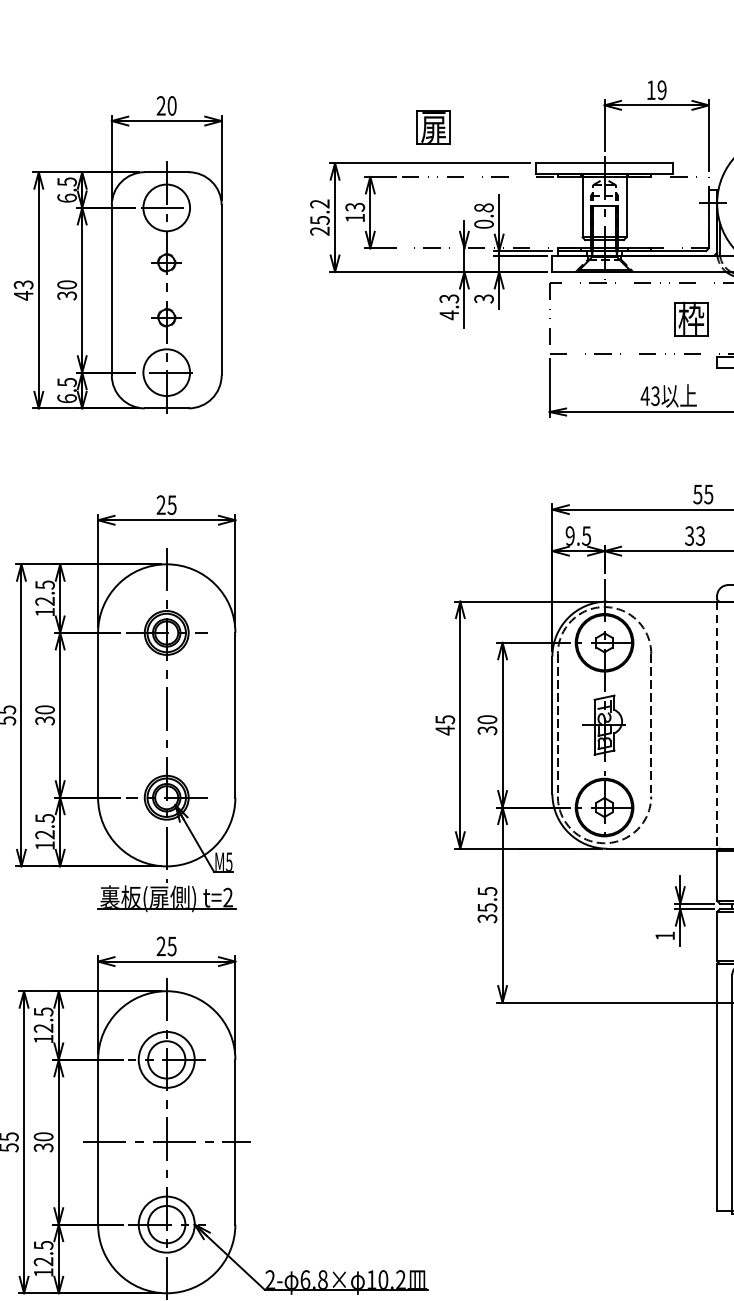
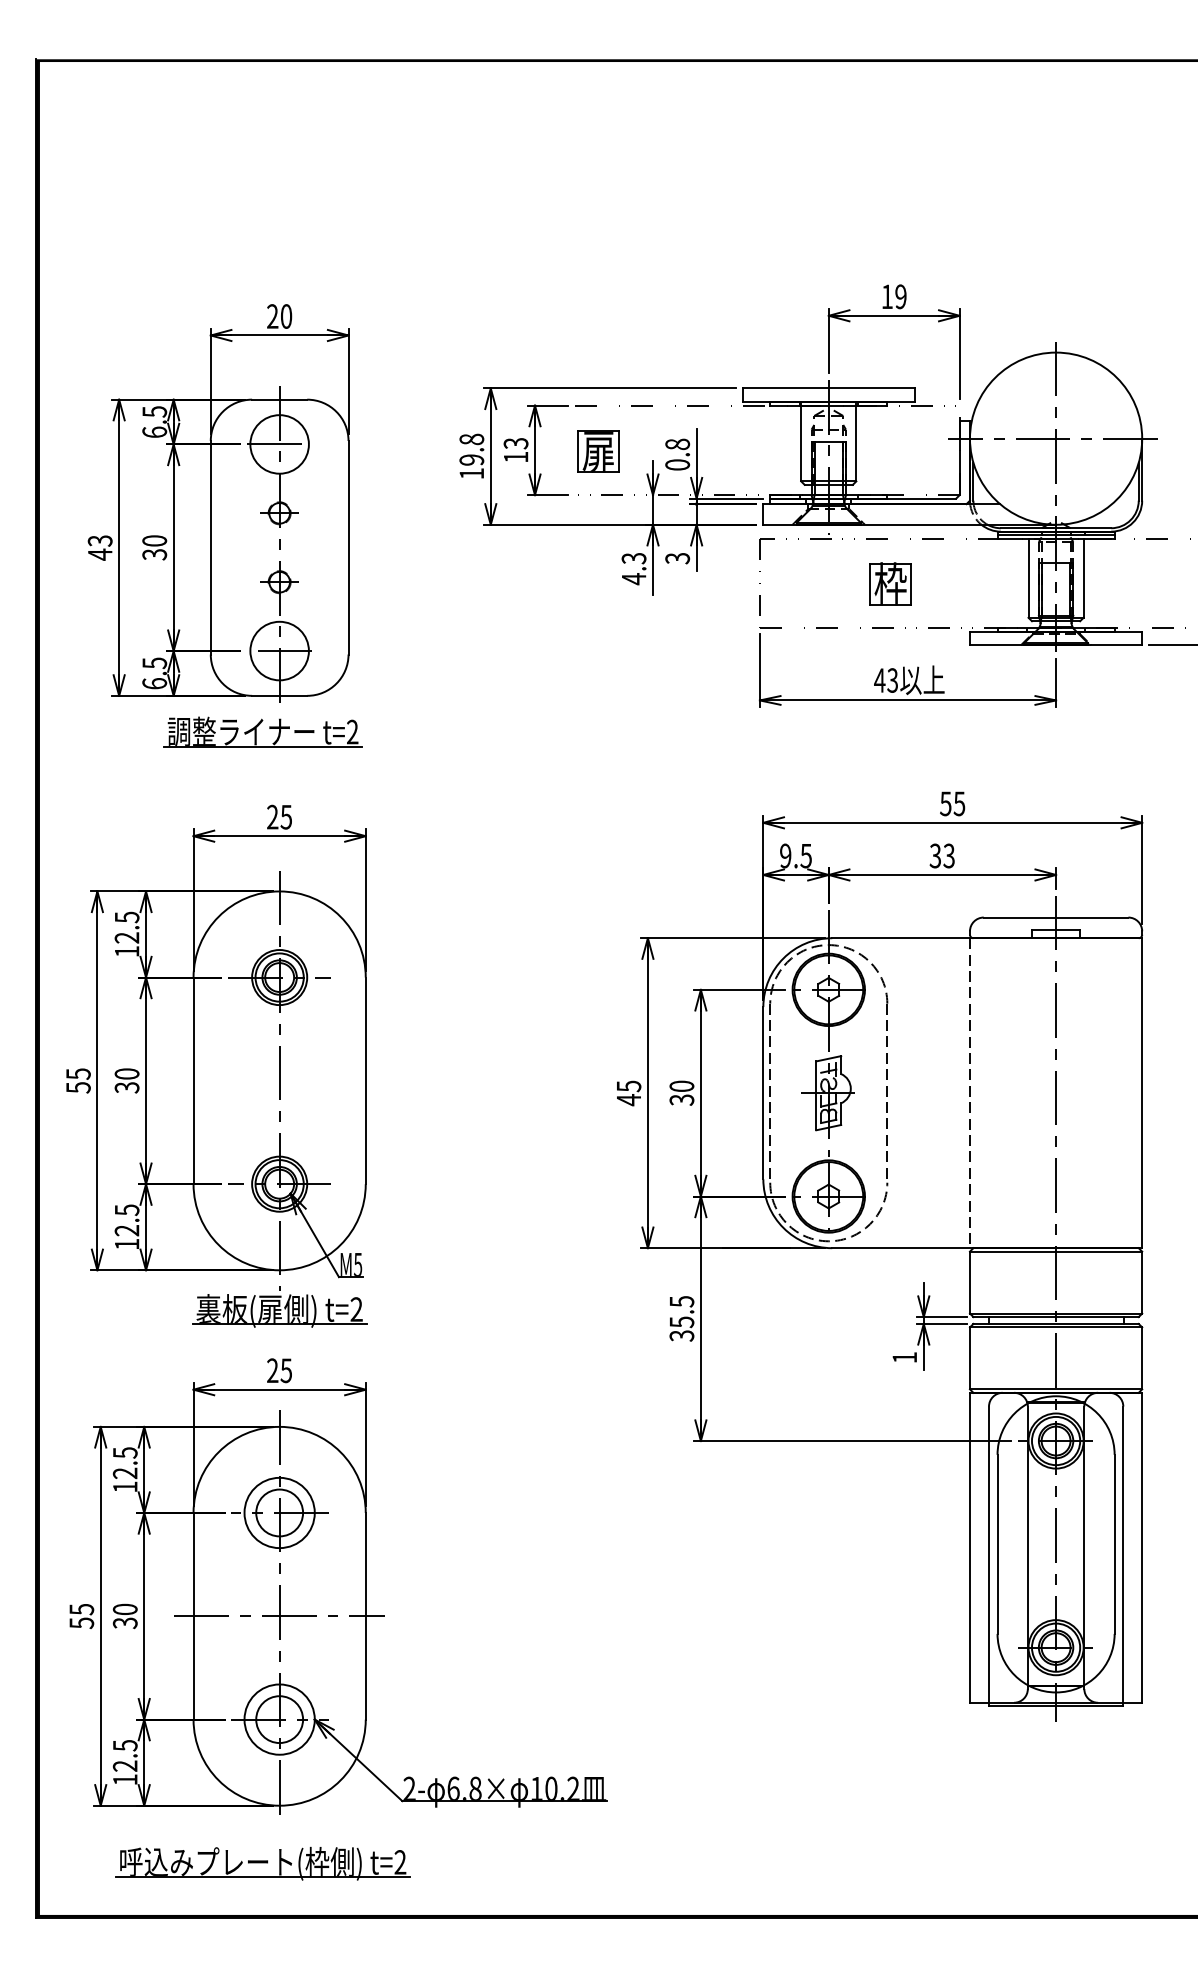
part: (433, 127) -> (598, 451), moved
text: (319, 217) -> (471, 456), 25.2 -> 19.8
part: (691, 318) -> (890, 583), moved
part: (153, 436) -> (262, 731), added

